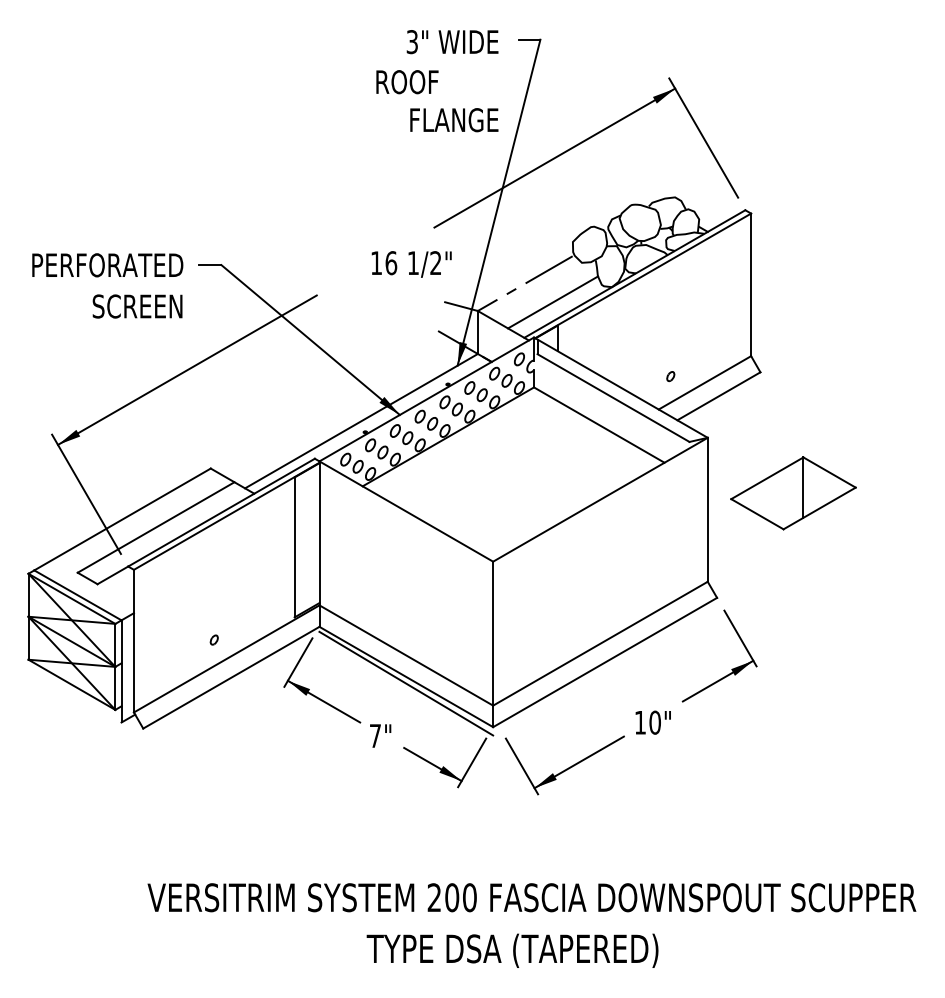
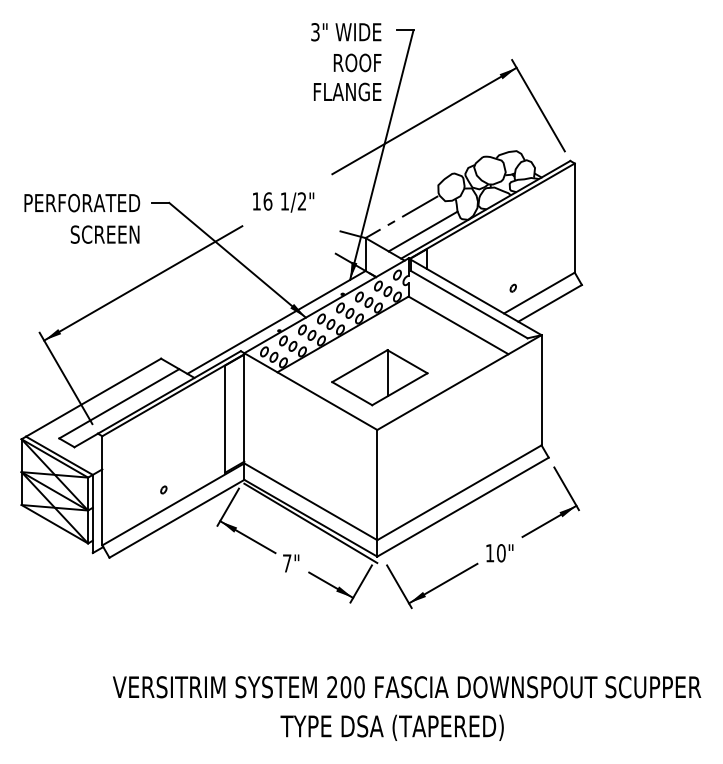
text: (407, 82) -> (357, 63), moved
text: (411, 264) -> (283, 202), moved
part: (793, 493) -> (379, 377), moved

